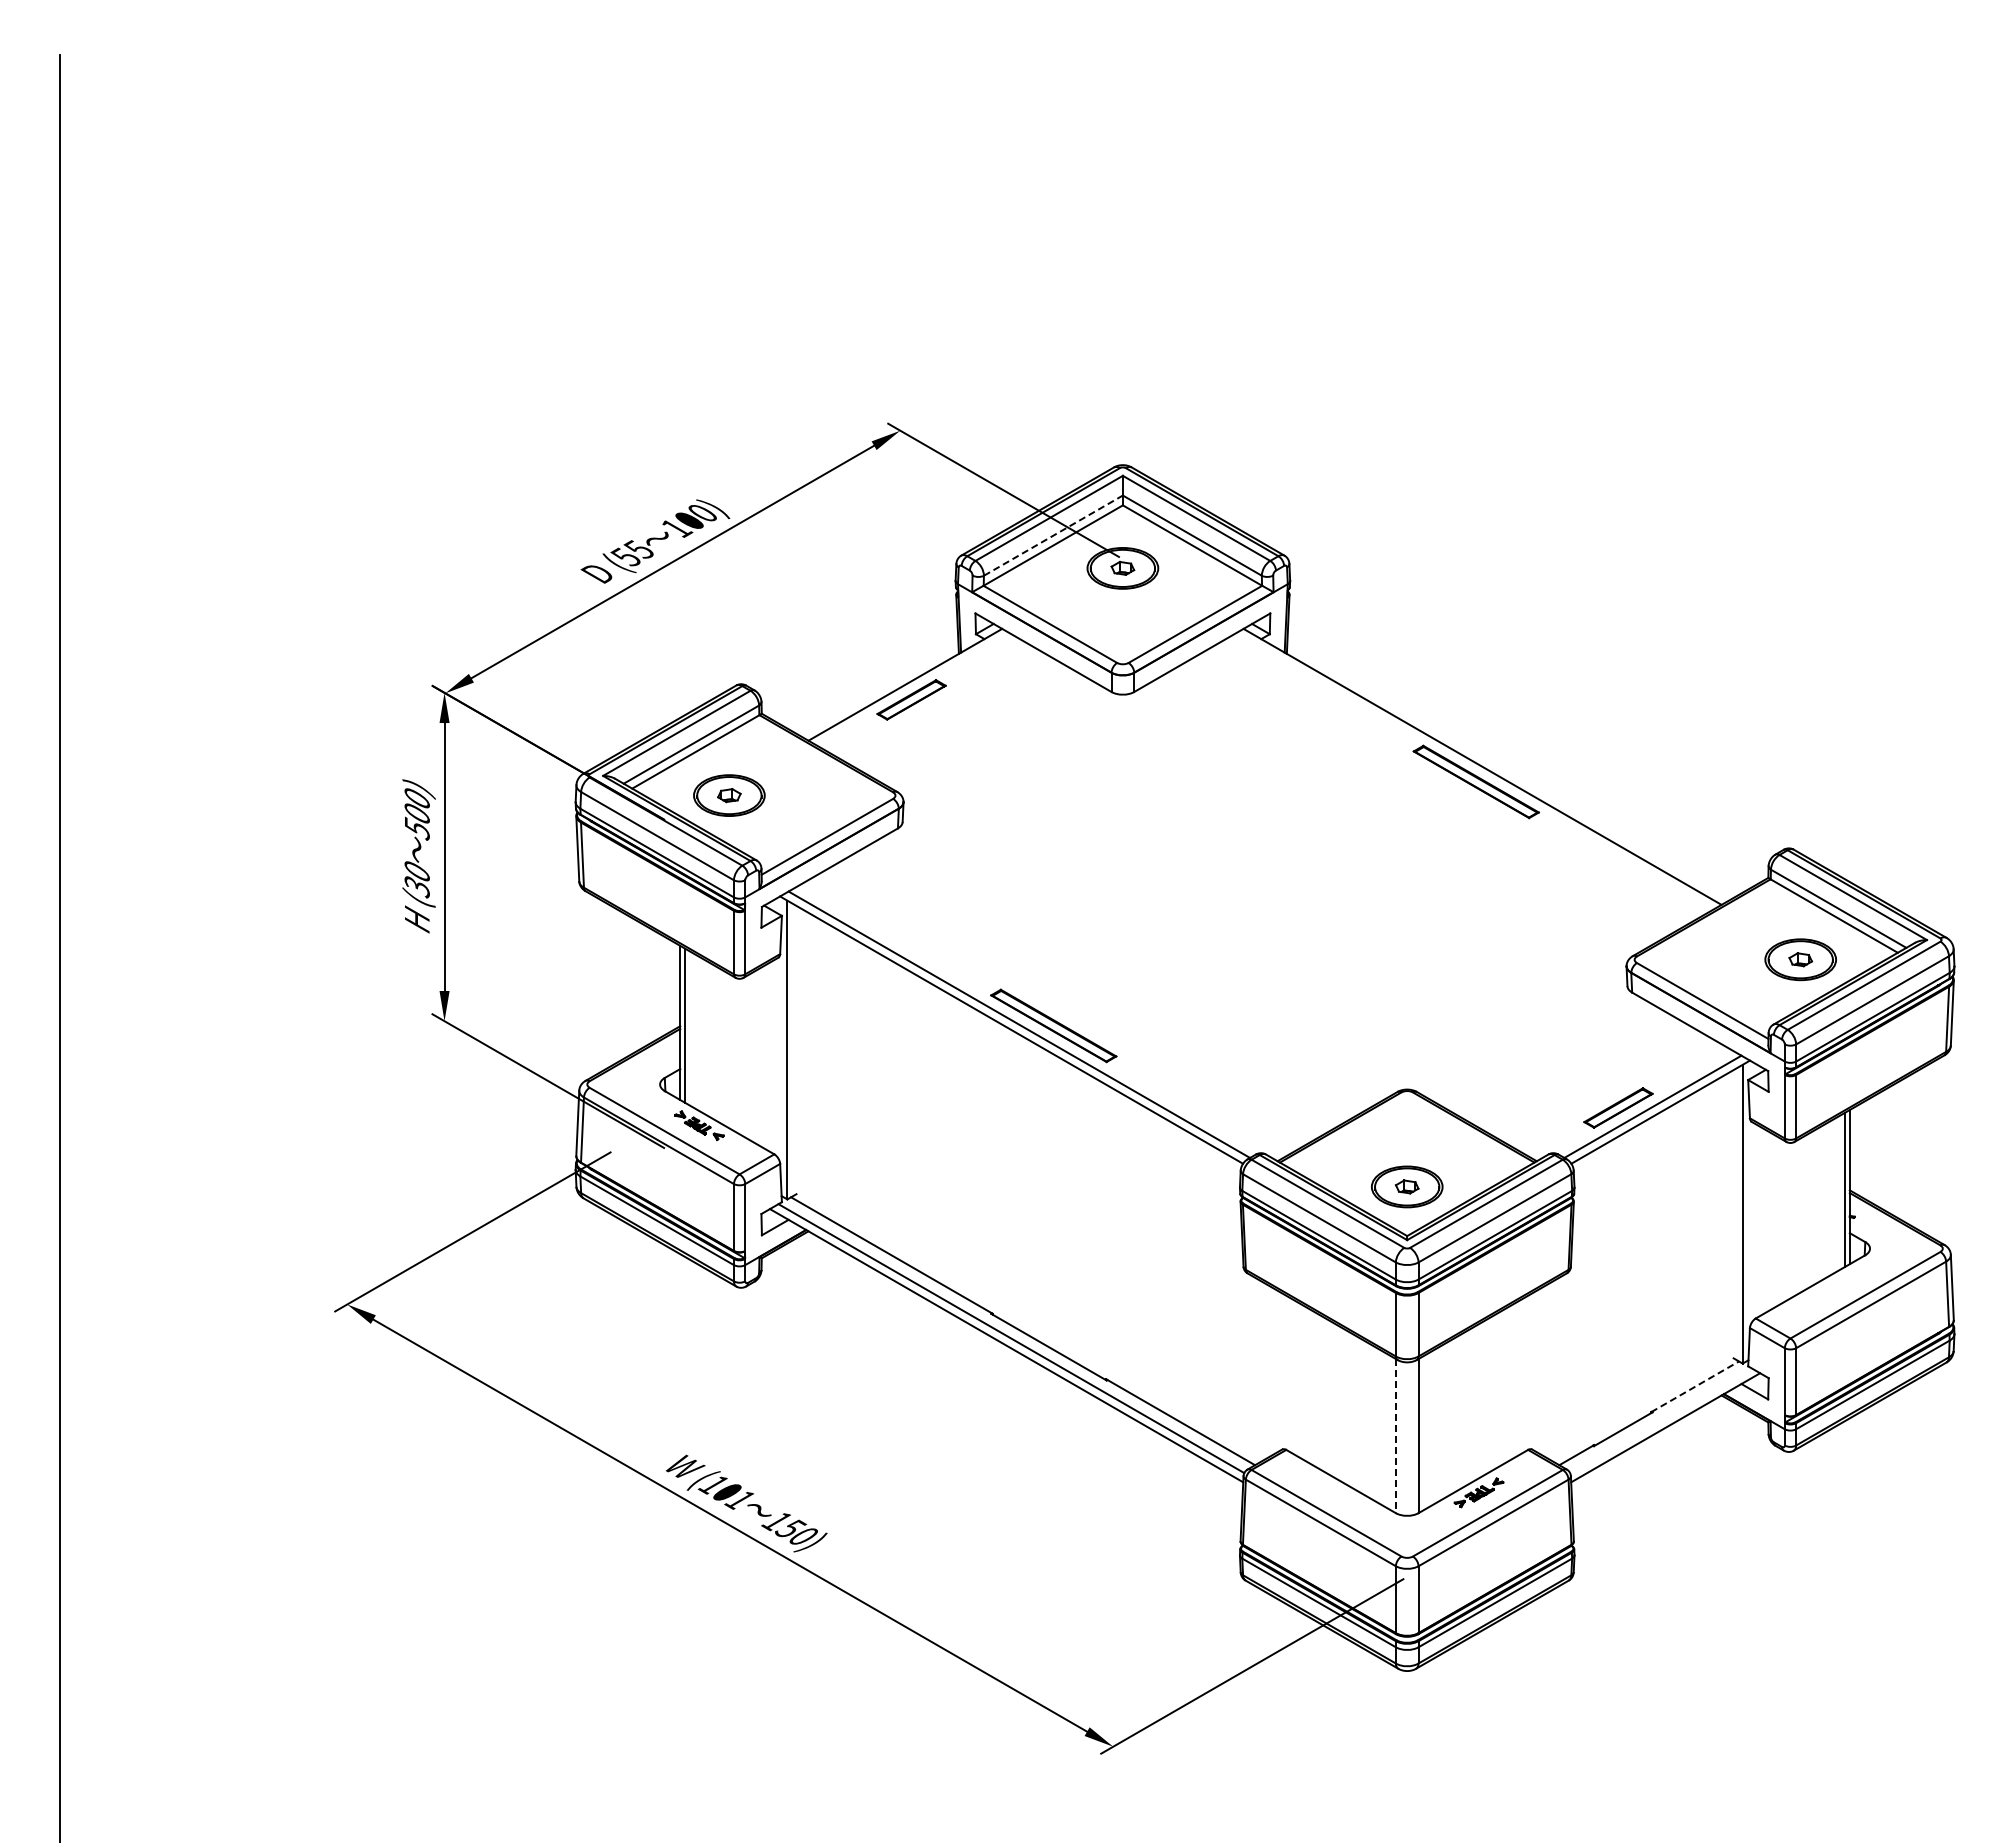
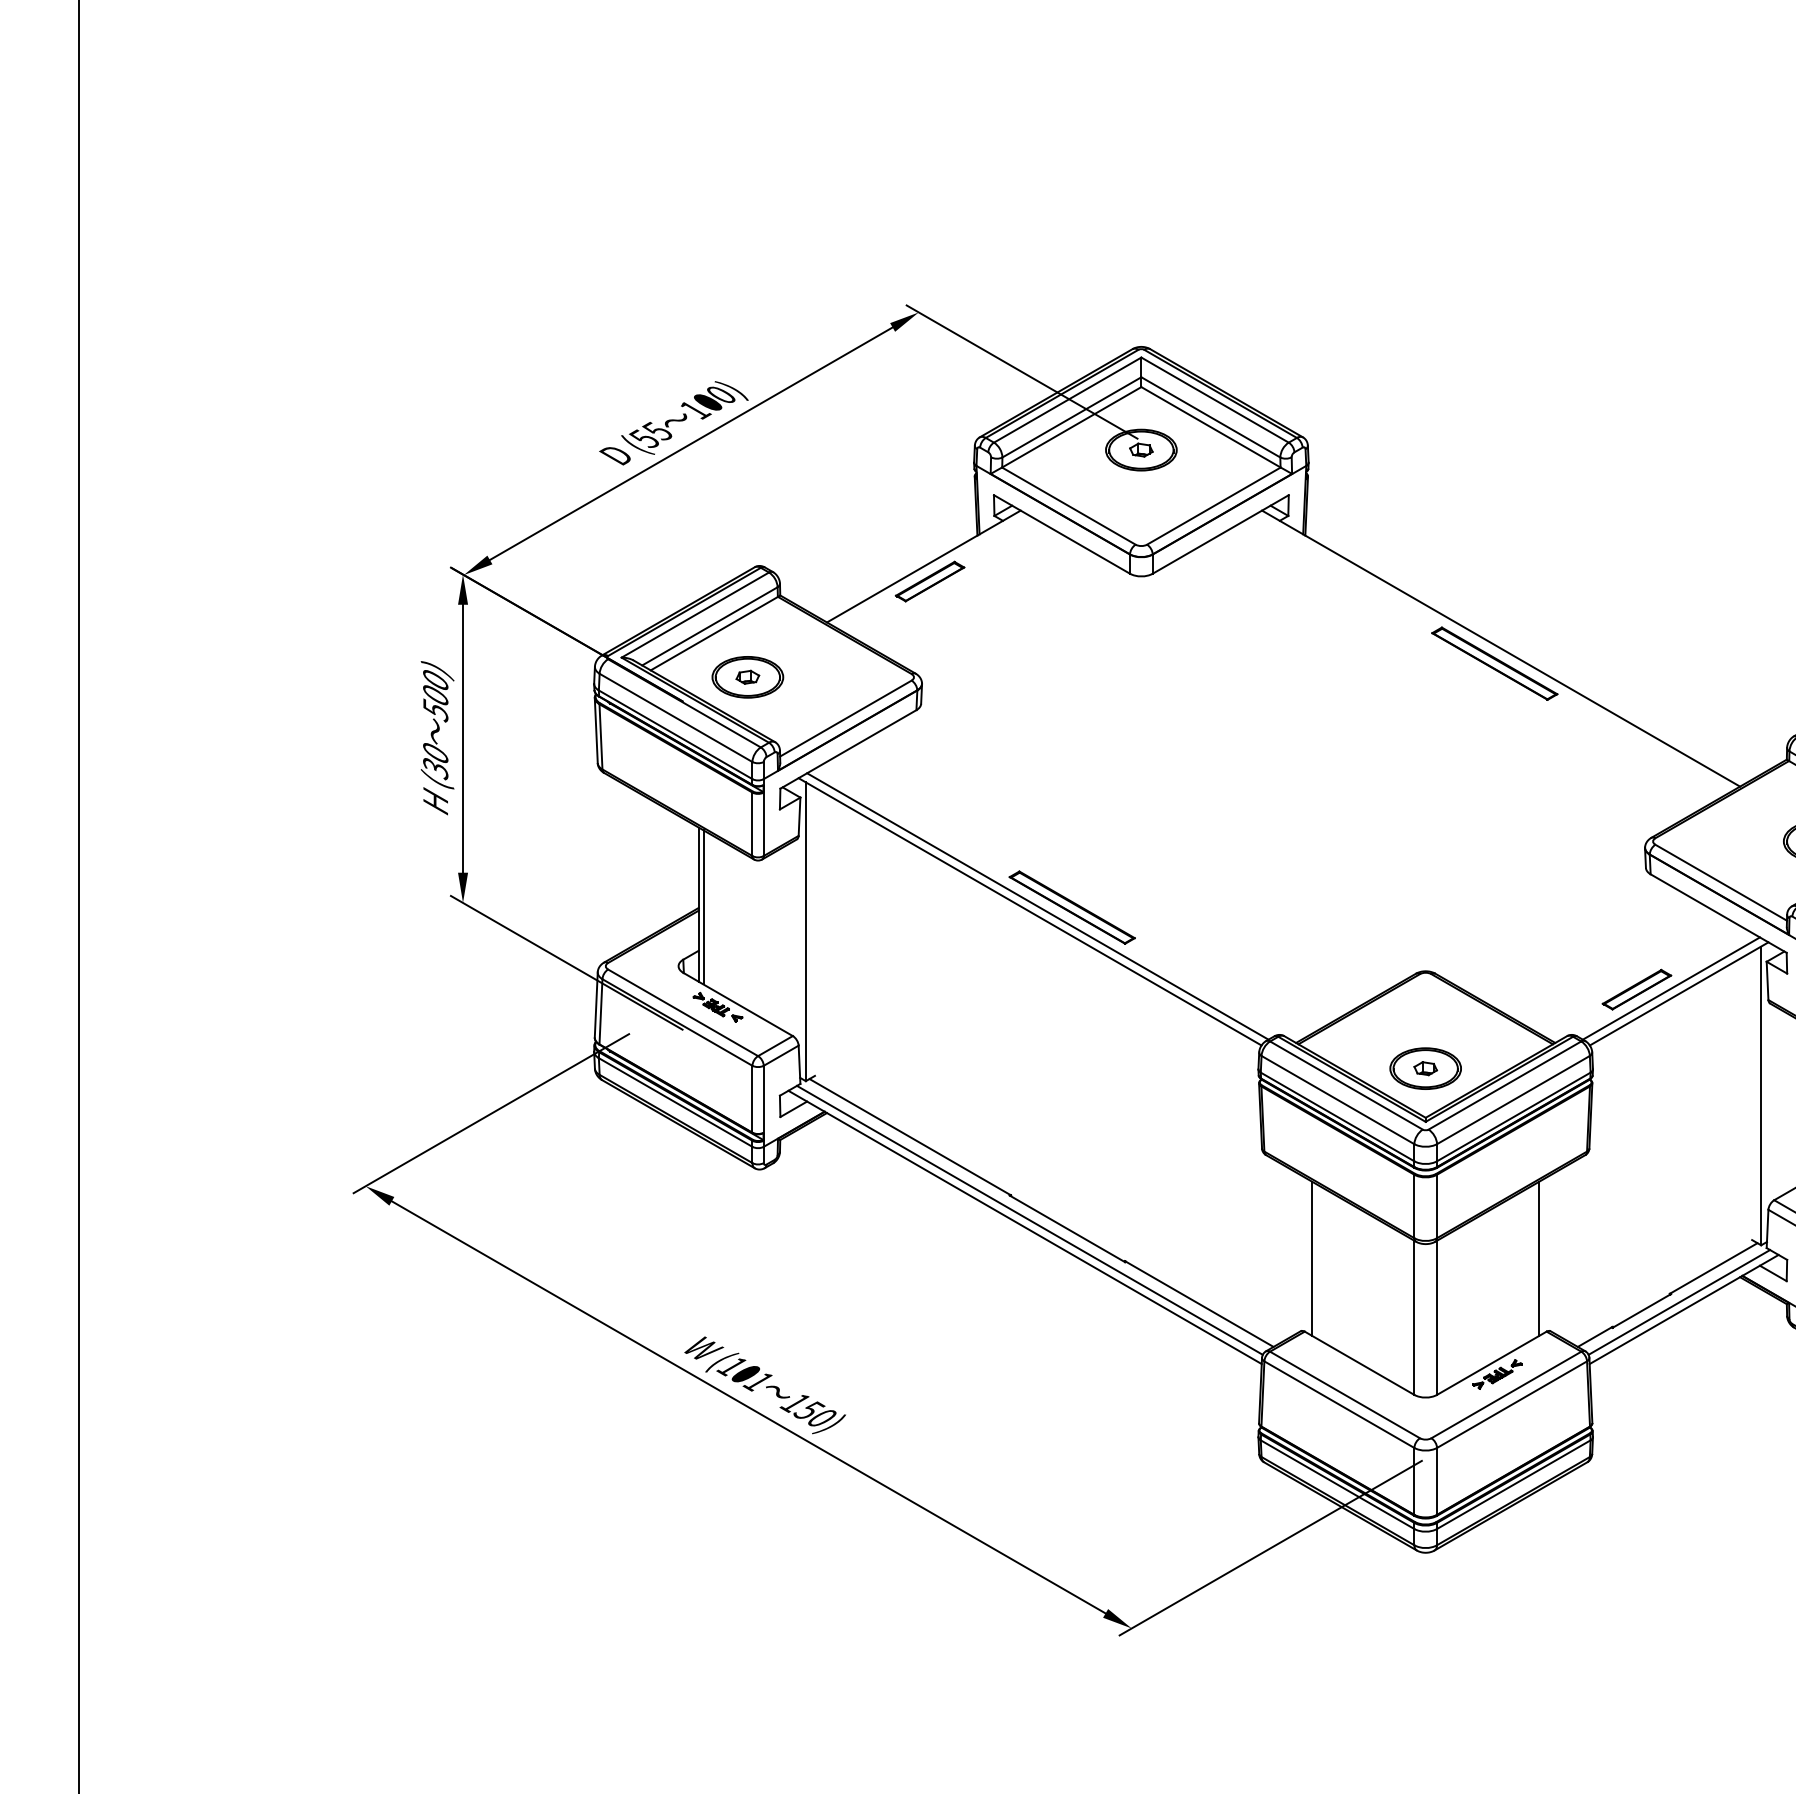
line: (1053, 535) -> (1071, 417), dashed -> solid
line: (1293, 1376) -> (1311, 1258), added
line: (1520, 1376) -> (1538, 1258), added
line: (1695, 1386) -> (1713, 1268), dashed -> solid
line: (1660, 1420) -> (1678, 1302), added
line: (1395, 1436) -> (1413, 1318), dashed -> solid

